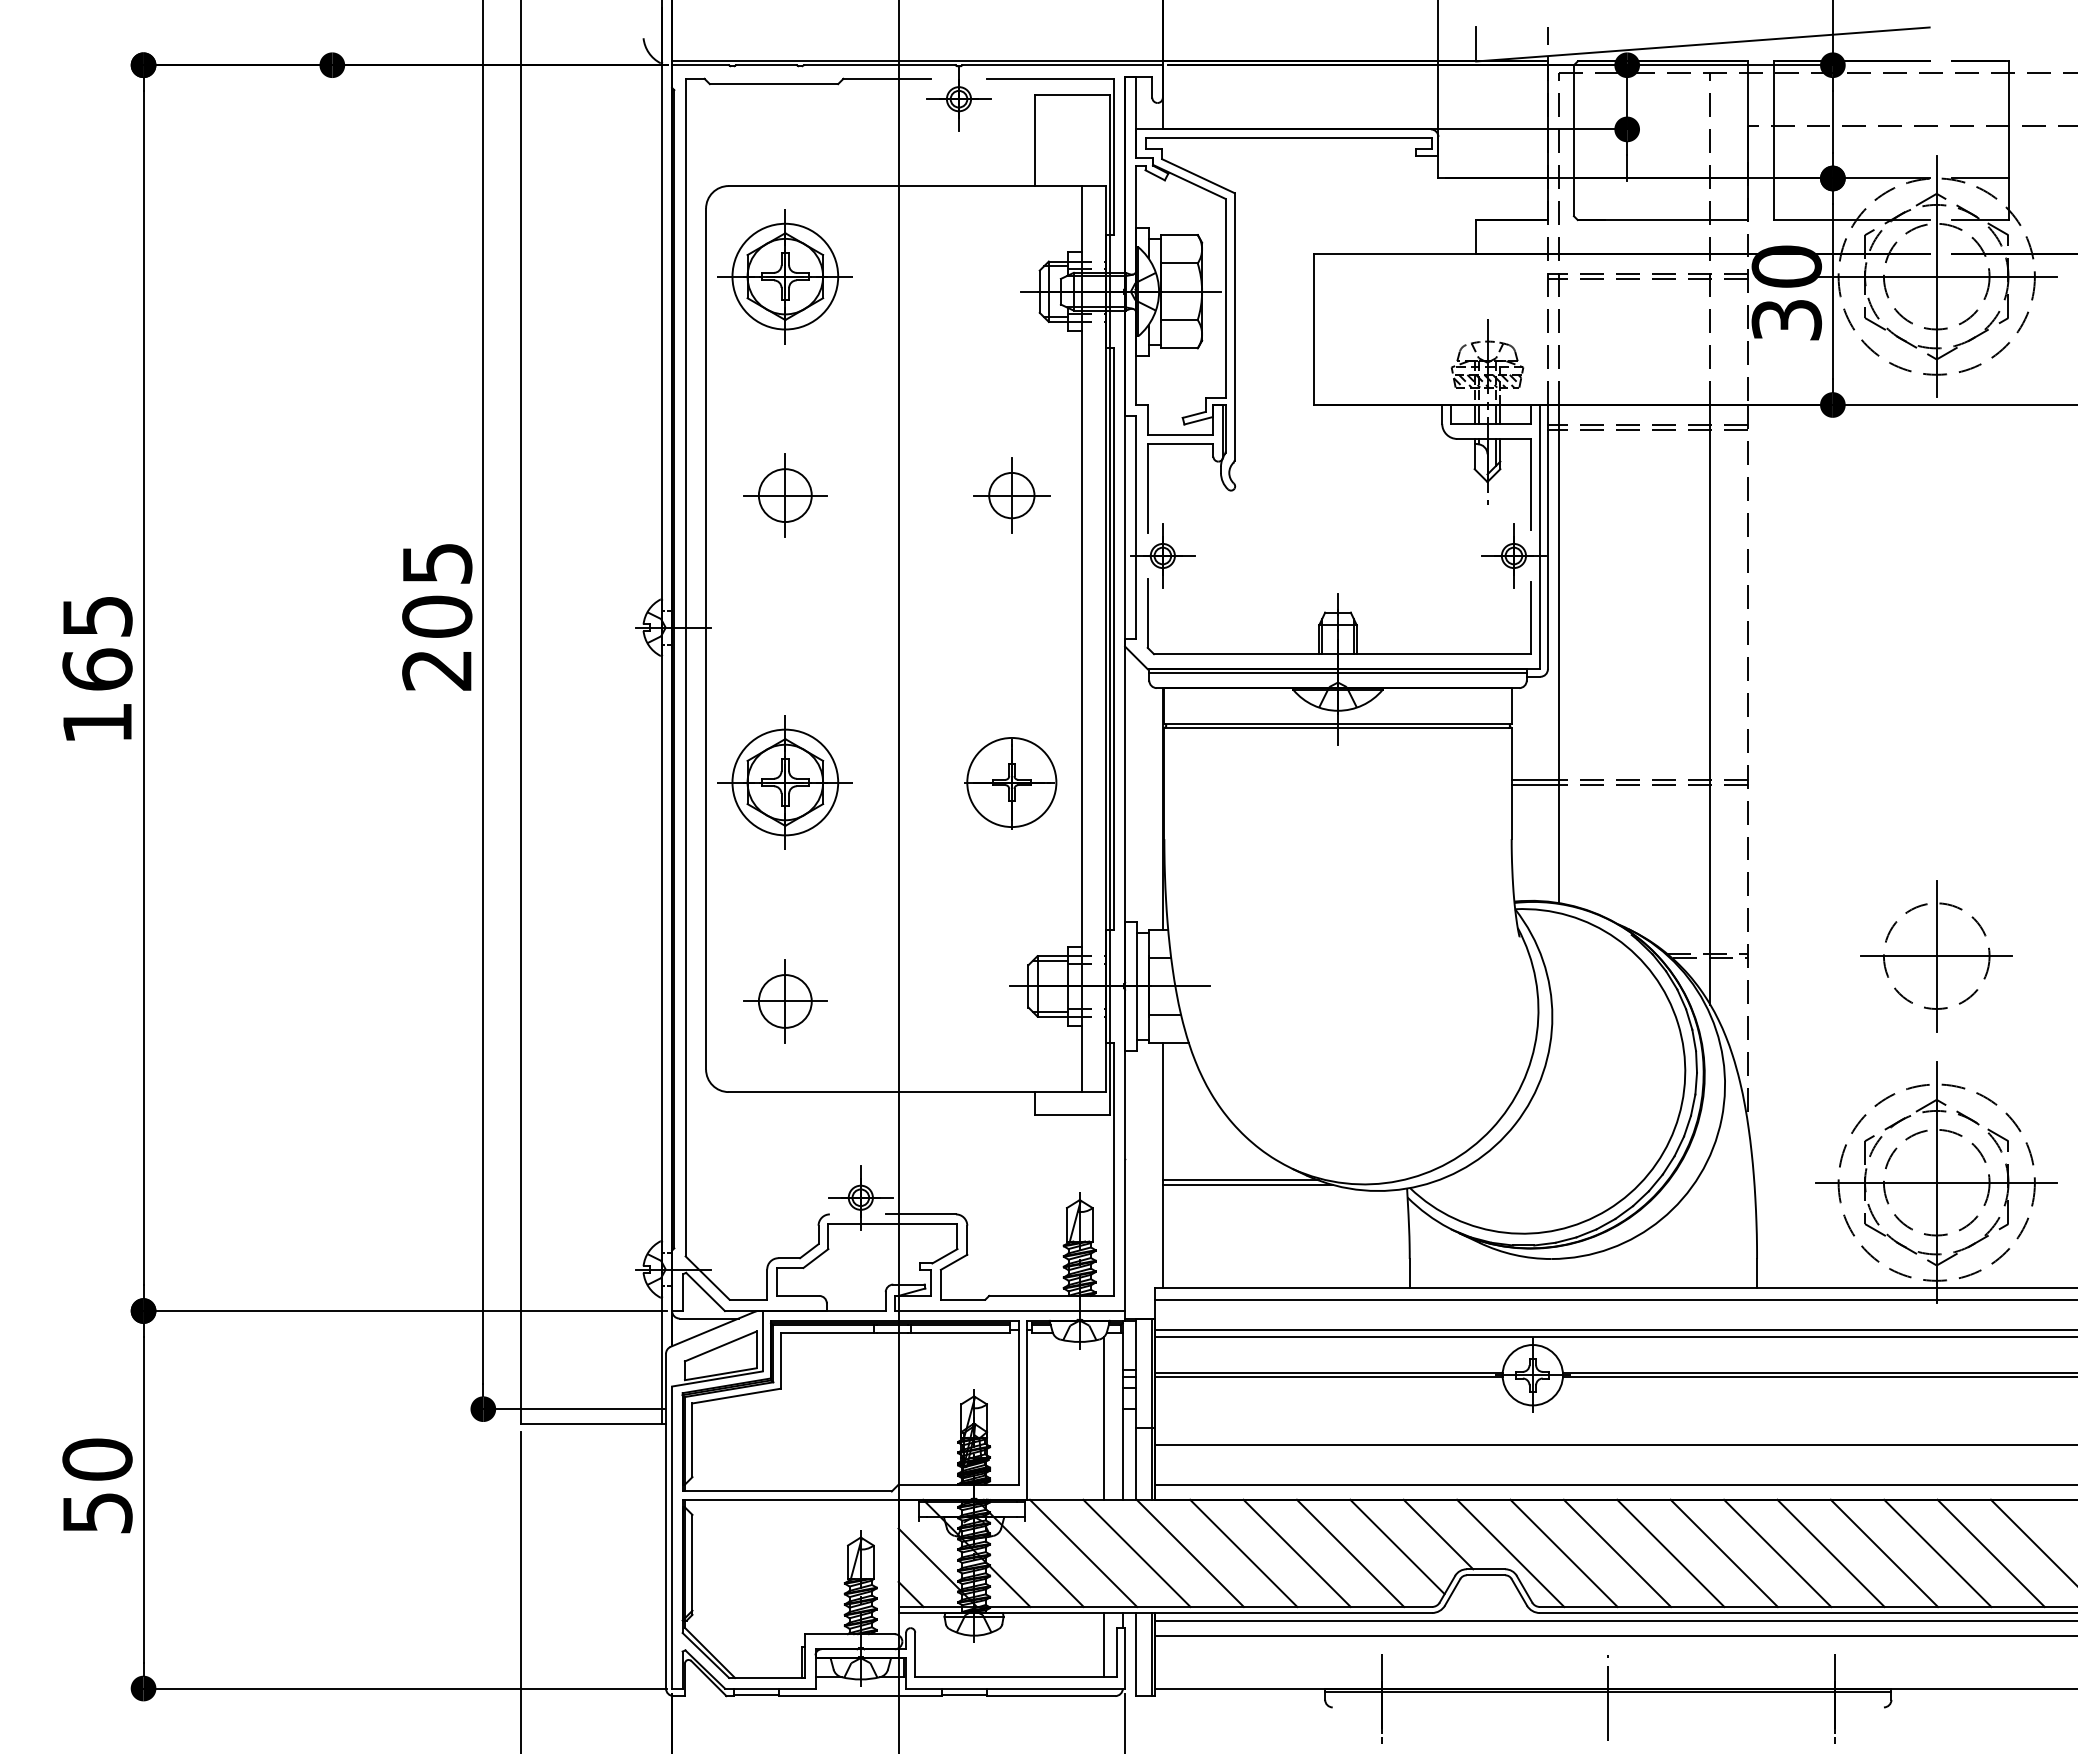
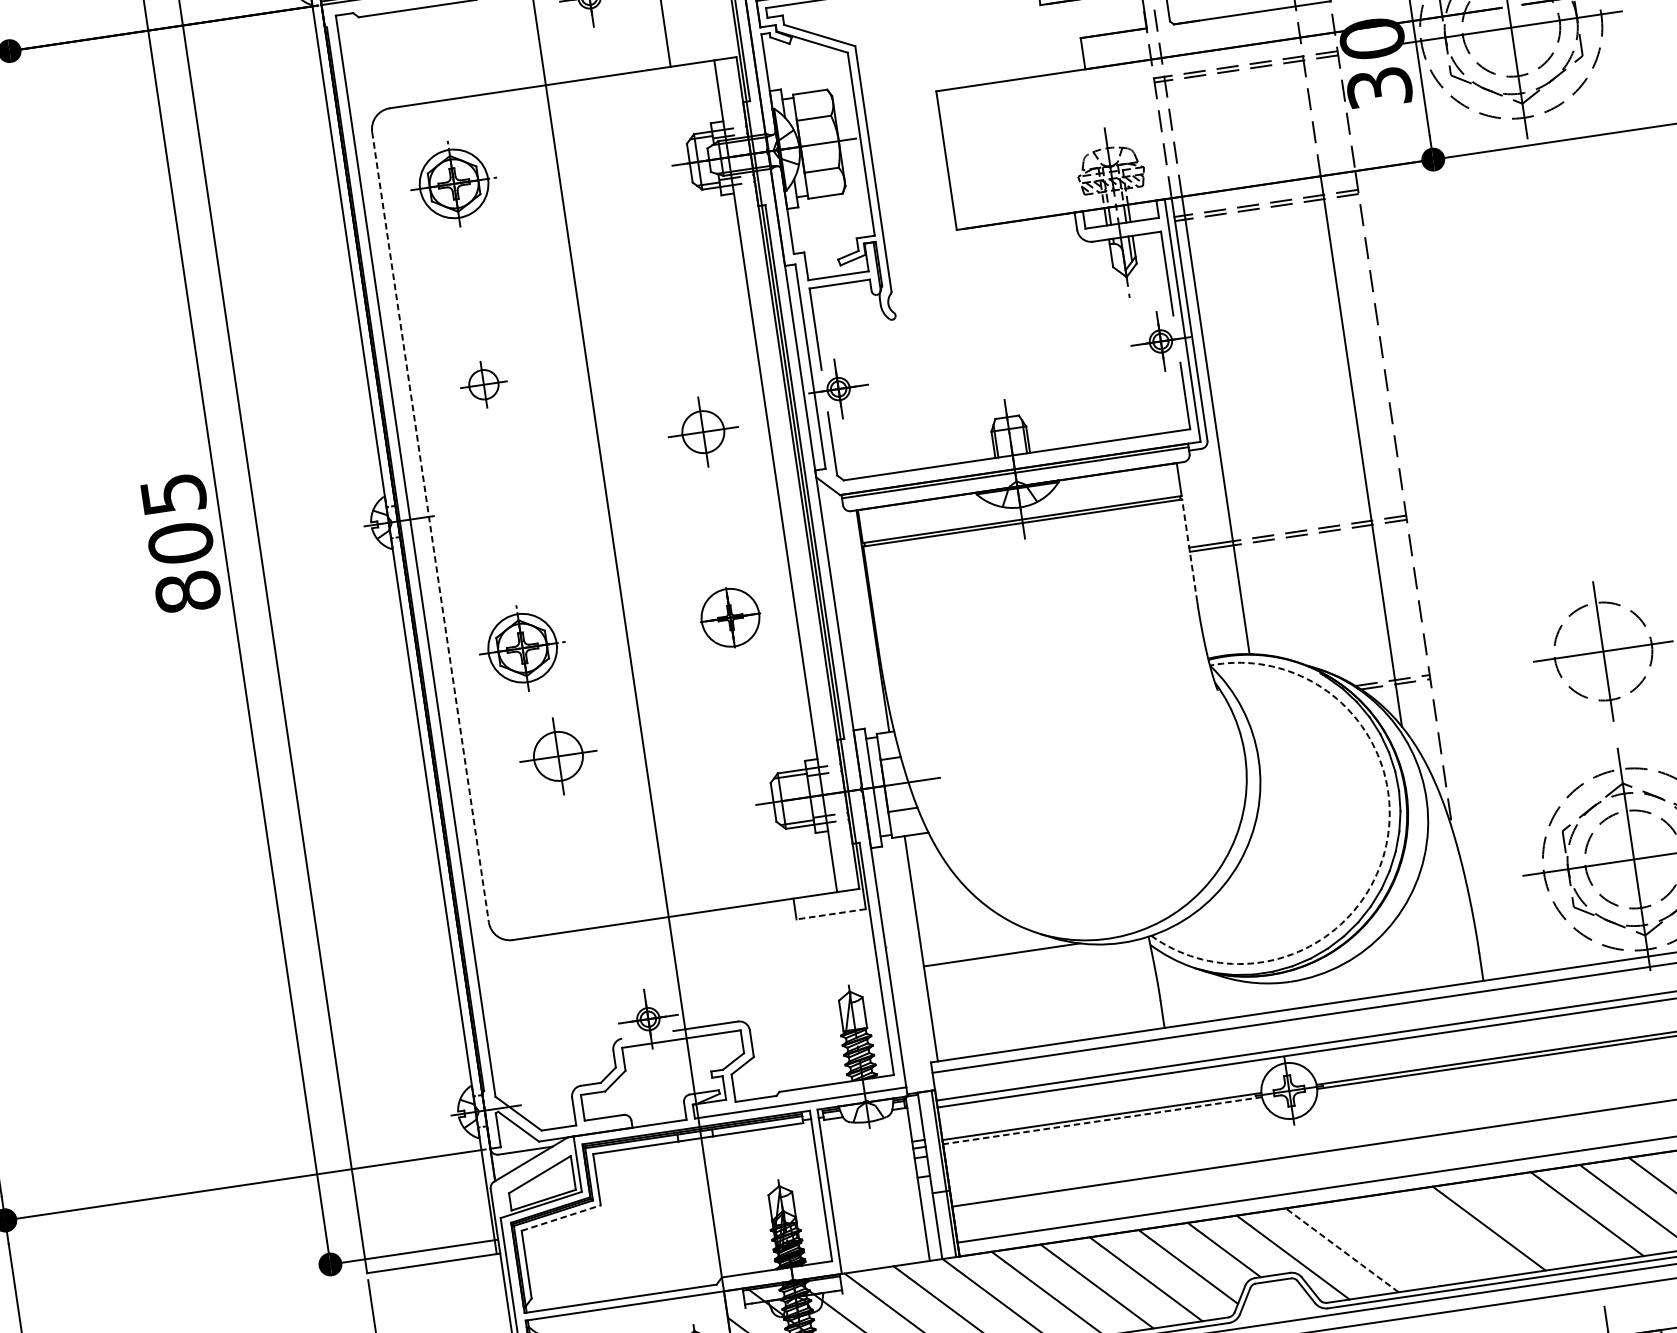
part: (784, 276) -> (453, 183), size x0.7
part: (785, 495) -> (484, 384), size x0.6
part: (1011, 495) -> (703, 432), moved
line: (706, 639) -> (431, 527), solid -> dashed
text: (437, 670) -> (188, 592), 205 -> 805
part: (784, 782) -> (521, 648), size x0.7
part: (1010, 783) -> (729, 618), size x0.7
line: (1511, 783) -> (1189, 550), solid -> dashed
part: (785, 1001) -> (558, 756), moved
line: (1072, 1114) -> (831, 914), solid -> dashed
arc: (1674, 1128) -> (1385, 845), solid -> dashed
line: (1240, 1180) -> (994, 951), removed
line: (1329, 1377) -> (1102, 1120), solid -> dashed
line: (736, 1396) -> (561, 1218), solid -> dashed
line: (1103, 1418) -> (901, 1188), removed
line: (1564, 1553) -> (1342, 1250), solid -> dashed
line: (1617, 1553) -> (1391, 1243), removed
line: (1670, 1553) -> (1439, 1236), removed
line: (1777, 1553) -> (1538, 1221), removed

